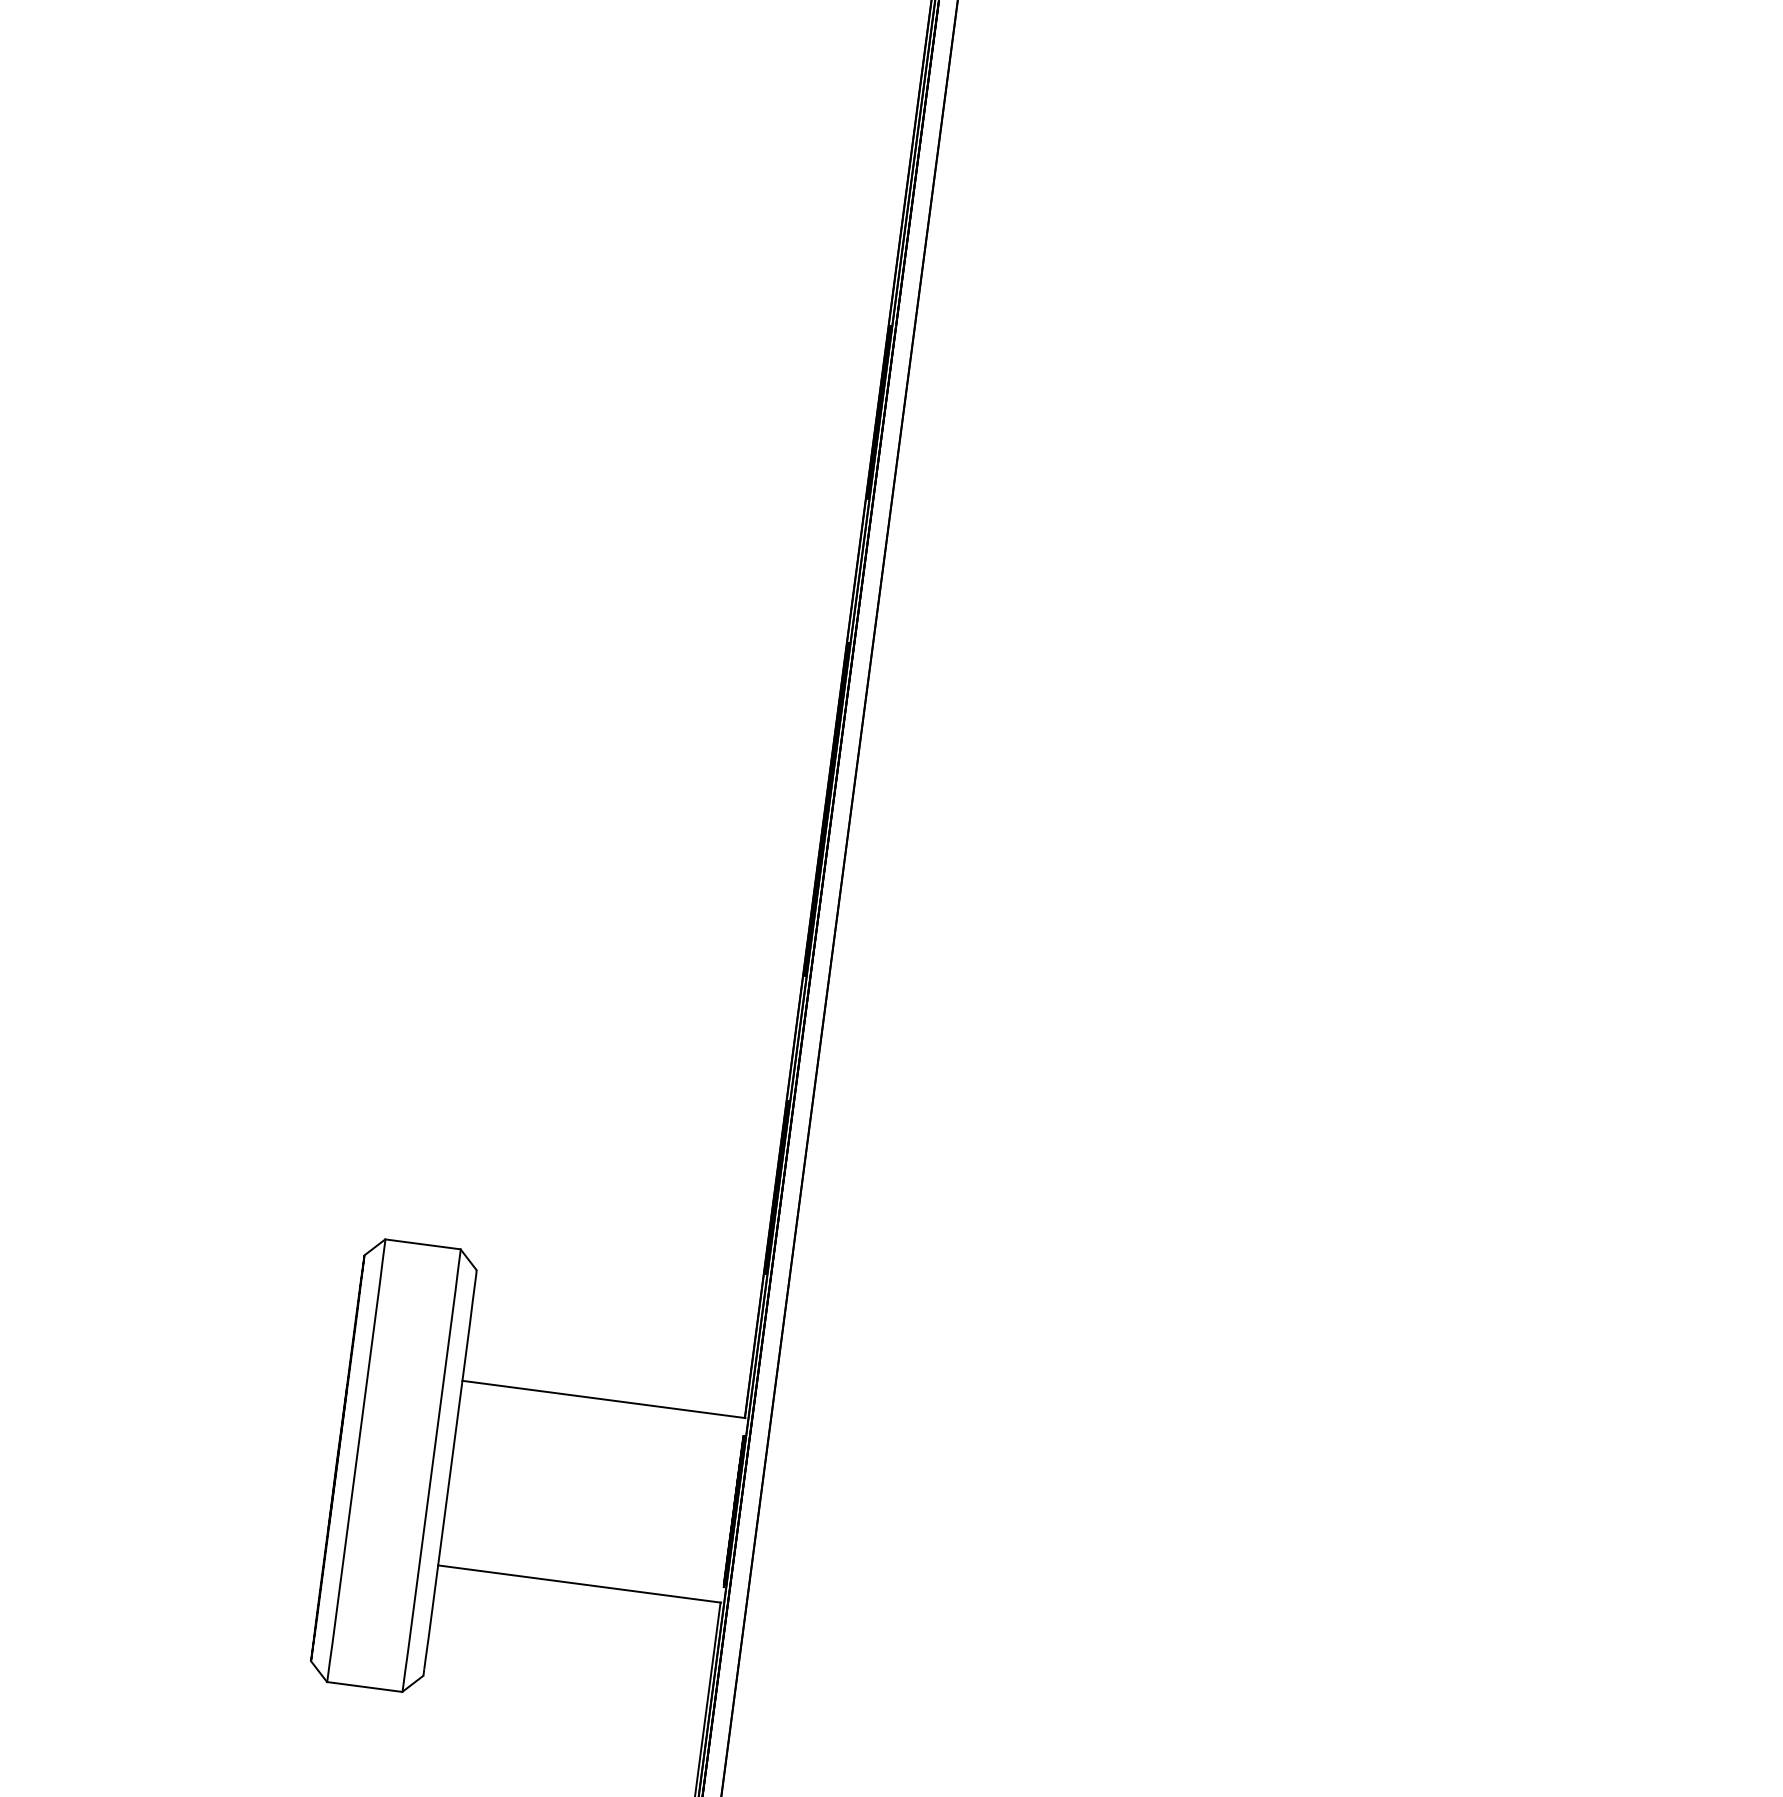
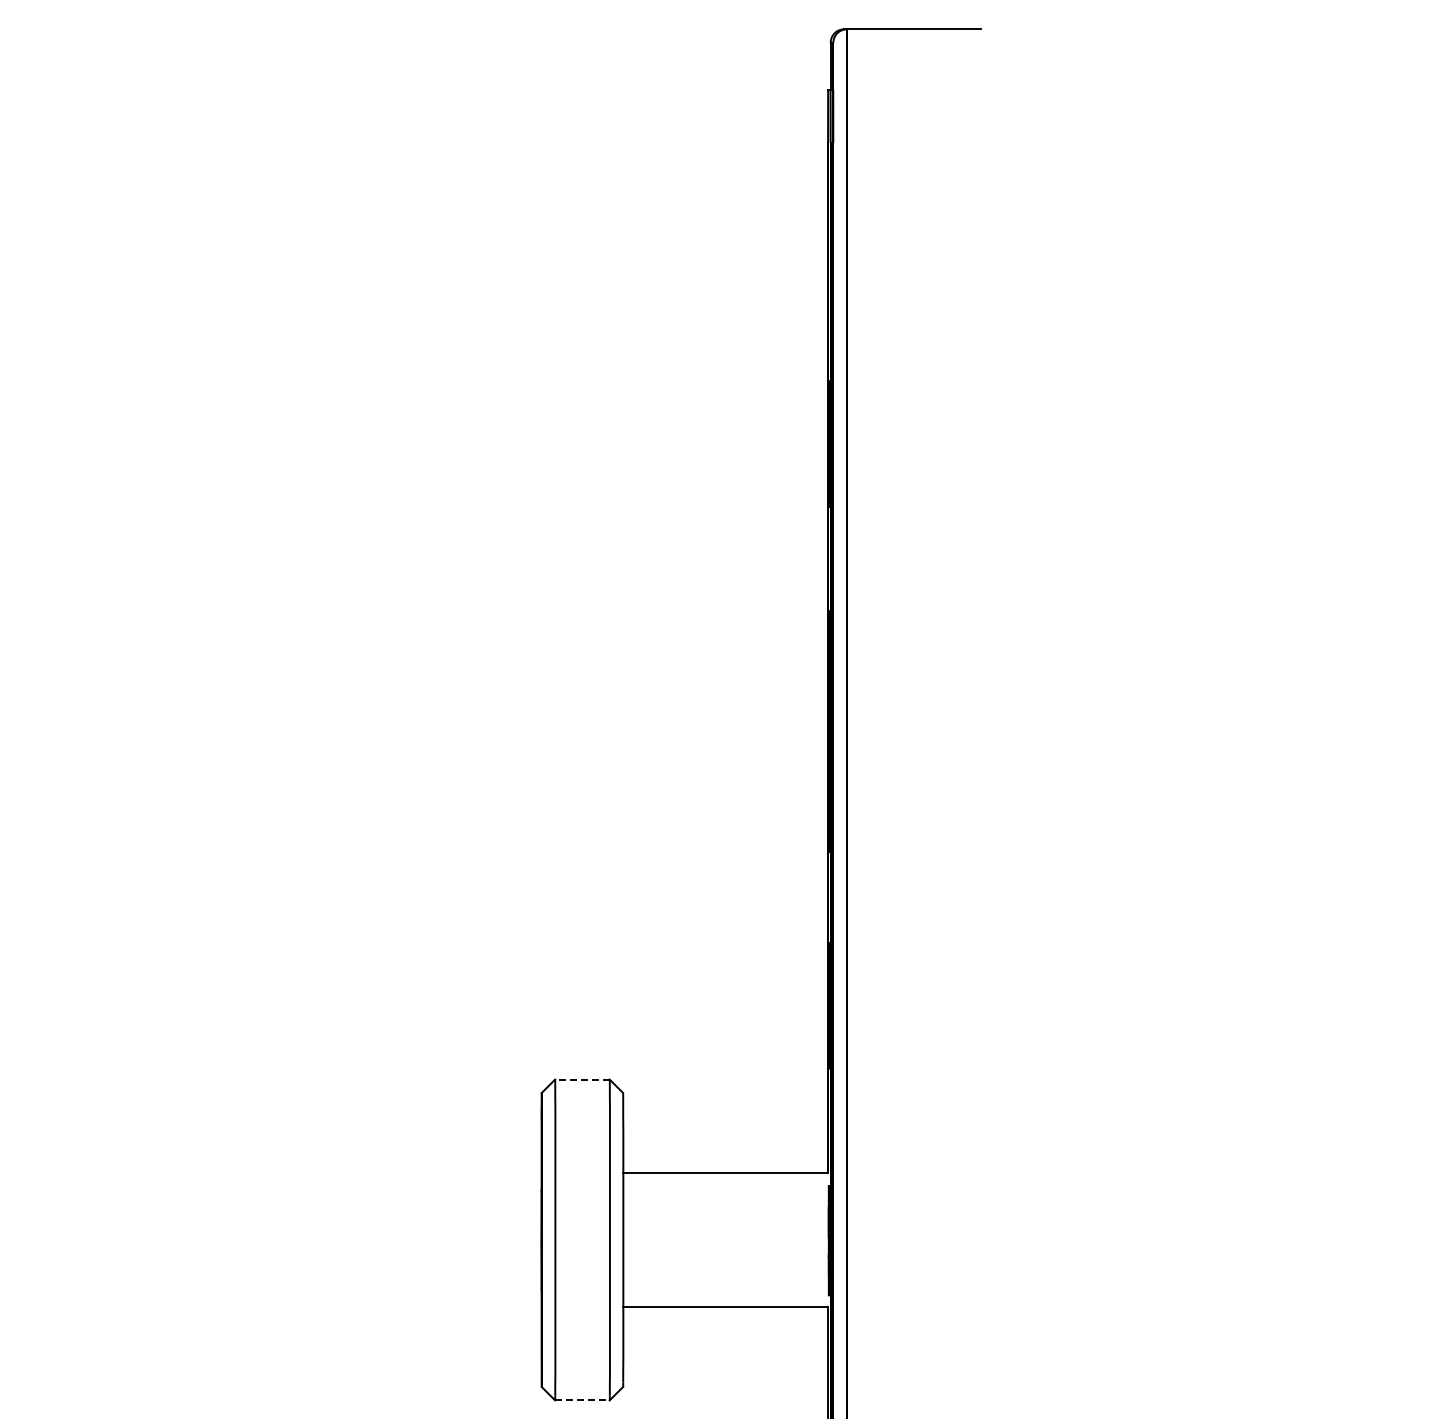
line: (421, 1244) -> (581, 1079), solid -> dashed
line: (364, 1687) -> (582, 1400), solid -> dashed

